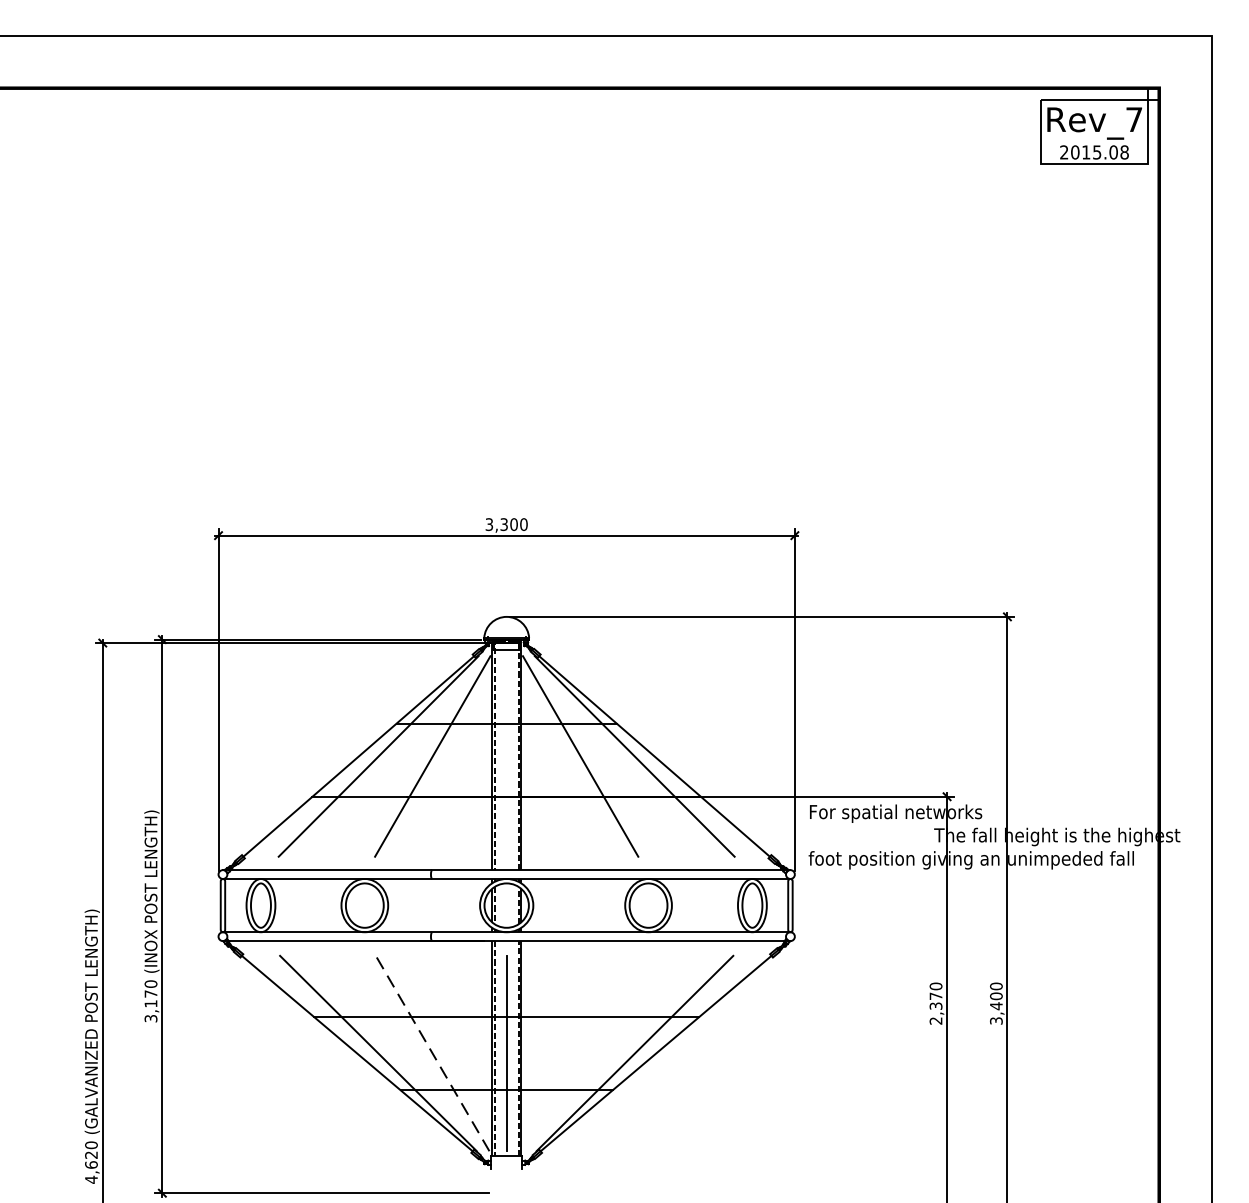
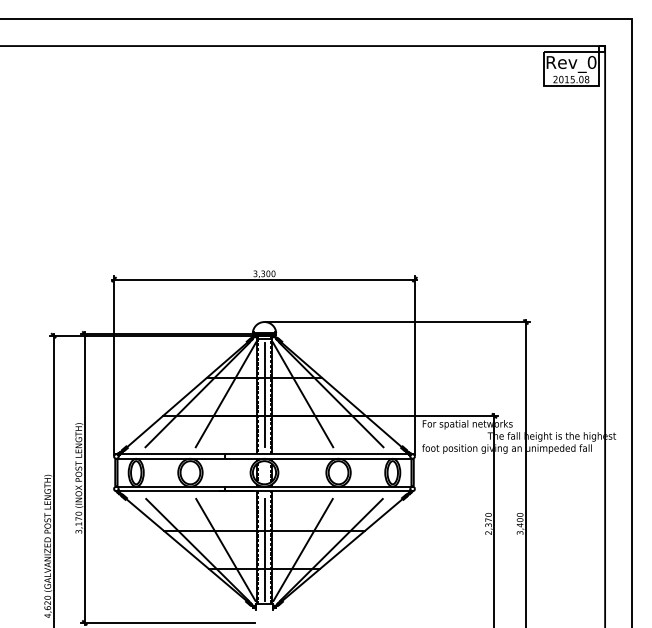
text: (1133, 119) -> (591, 62), Rev_7 -> Rev_0
line: (506, 755) -> (264, 394), added
line: (431, 1052) -> (225, 549), dashed -> solid
line: (579, 1052) -> (302, 549), added

